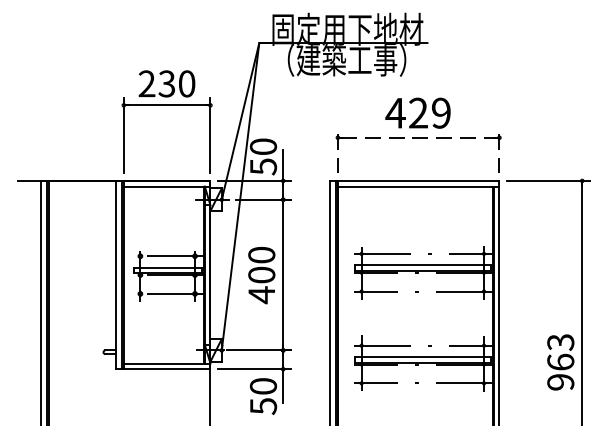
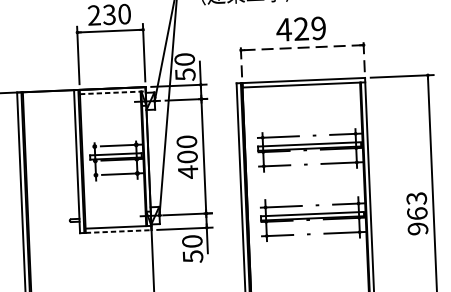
line: (167, 186) -> (113, 92), solid -> dashed
line: (167, 369) -> (118, 231), solid -> dashed

